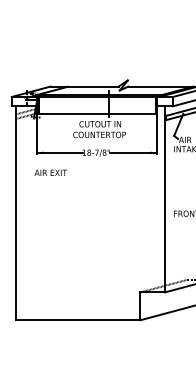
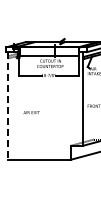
text: (50, 172) -> (31, 112), moved
line: (16, 212) -> (8, 105), solid -> dashed

